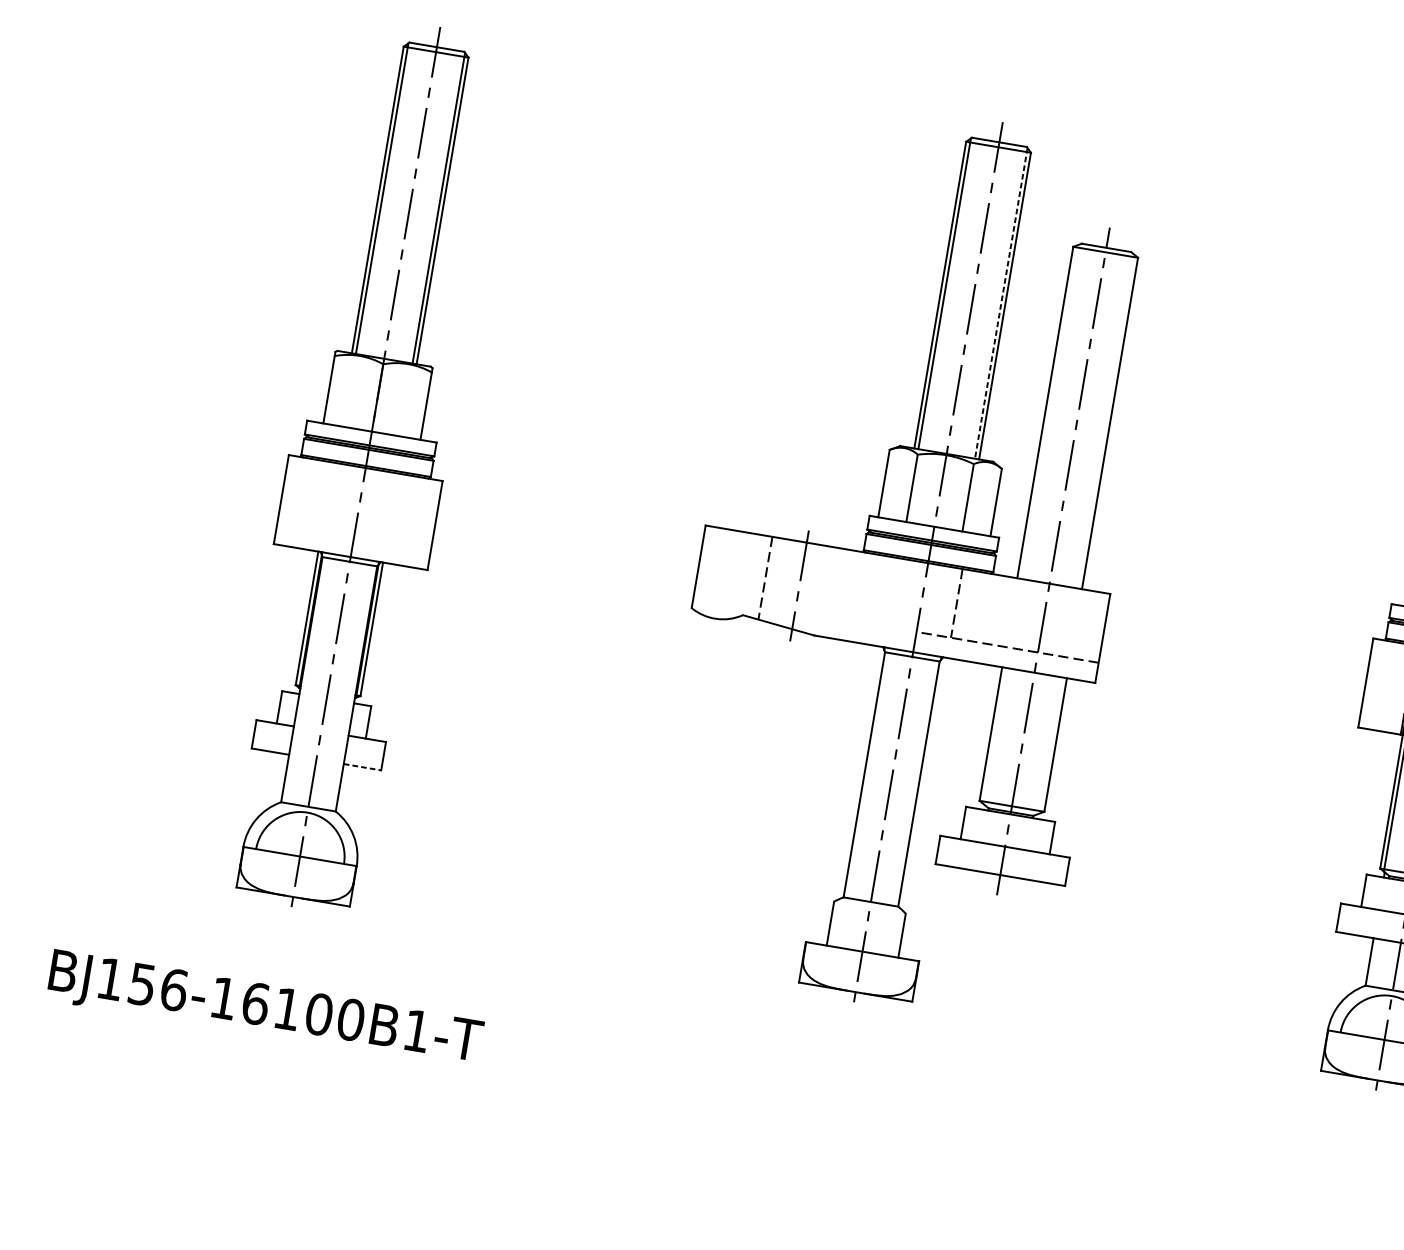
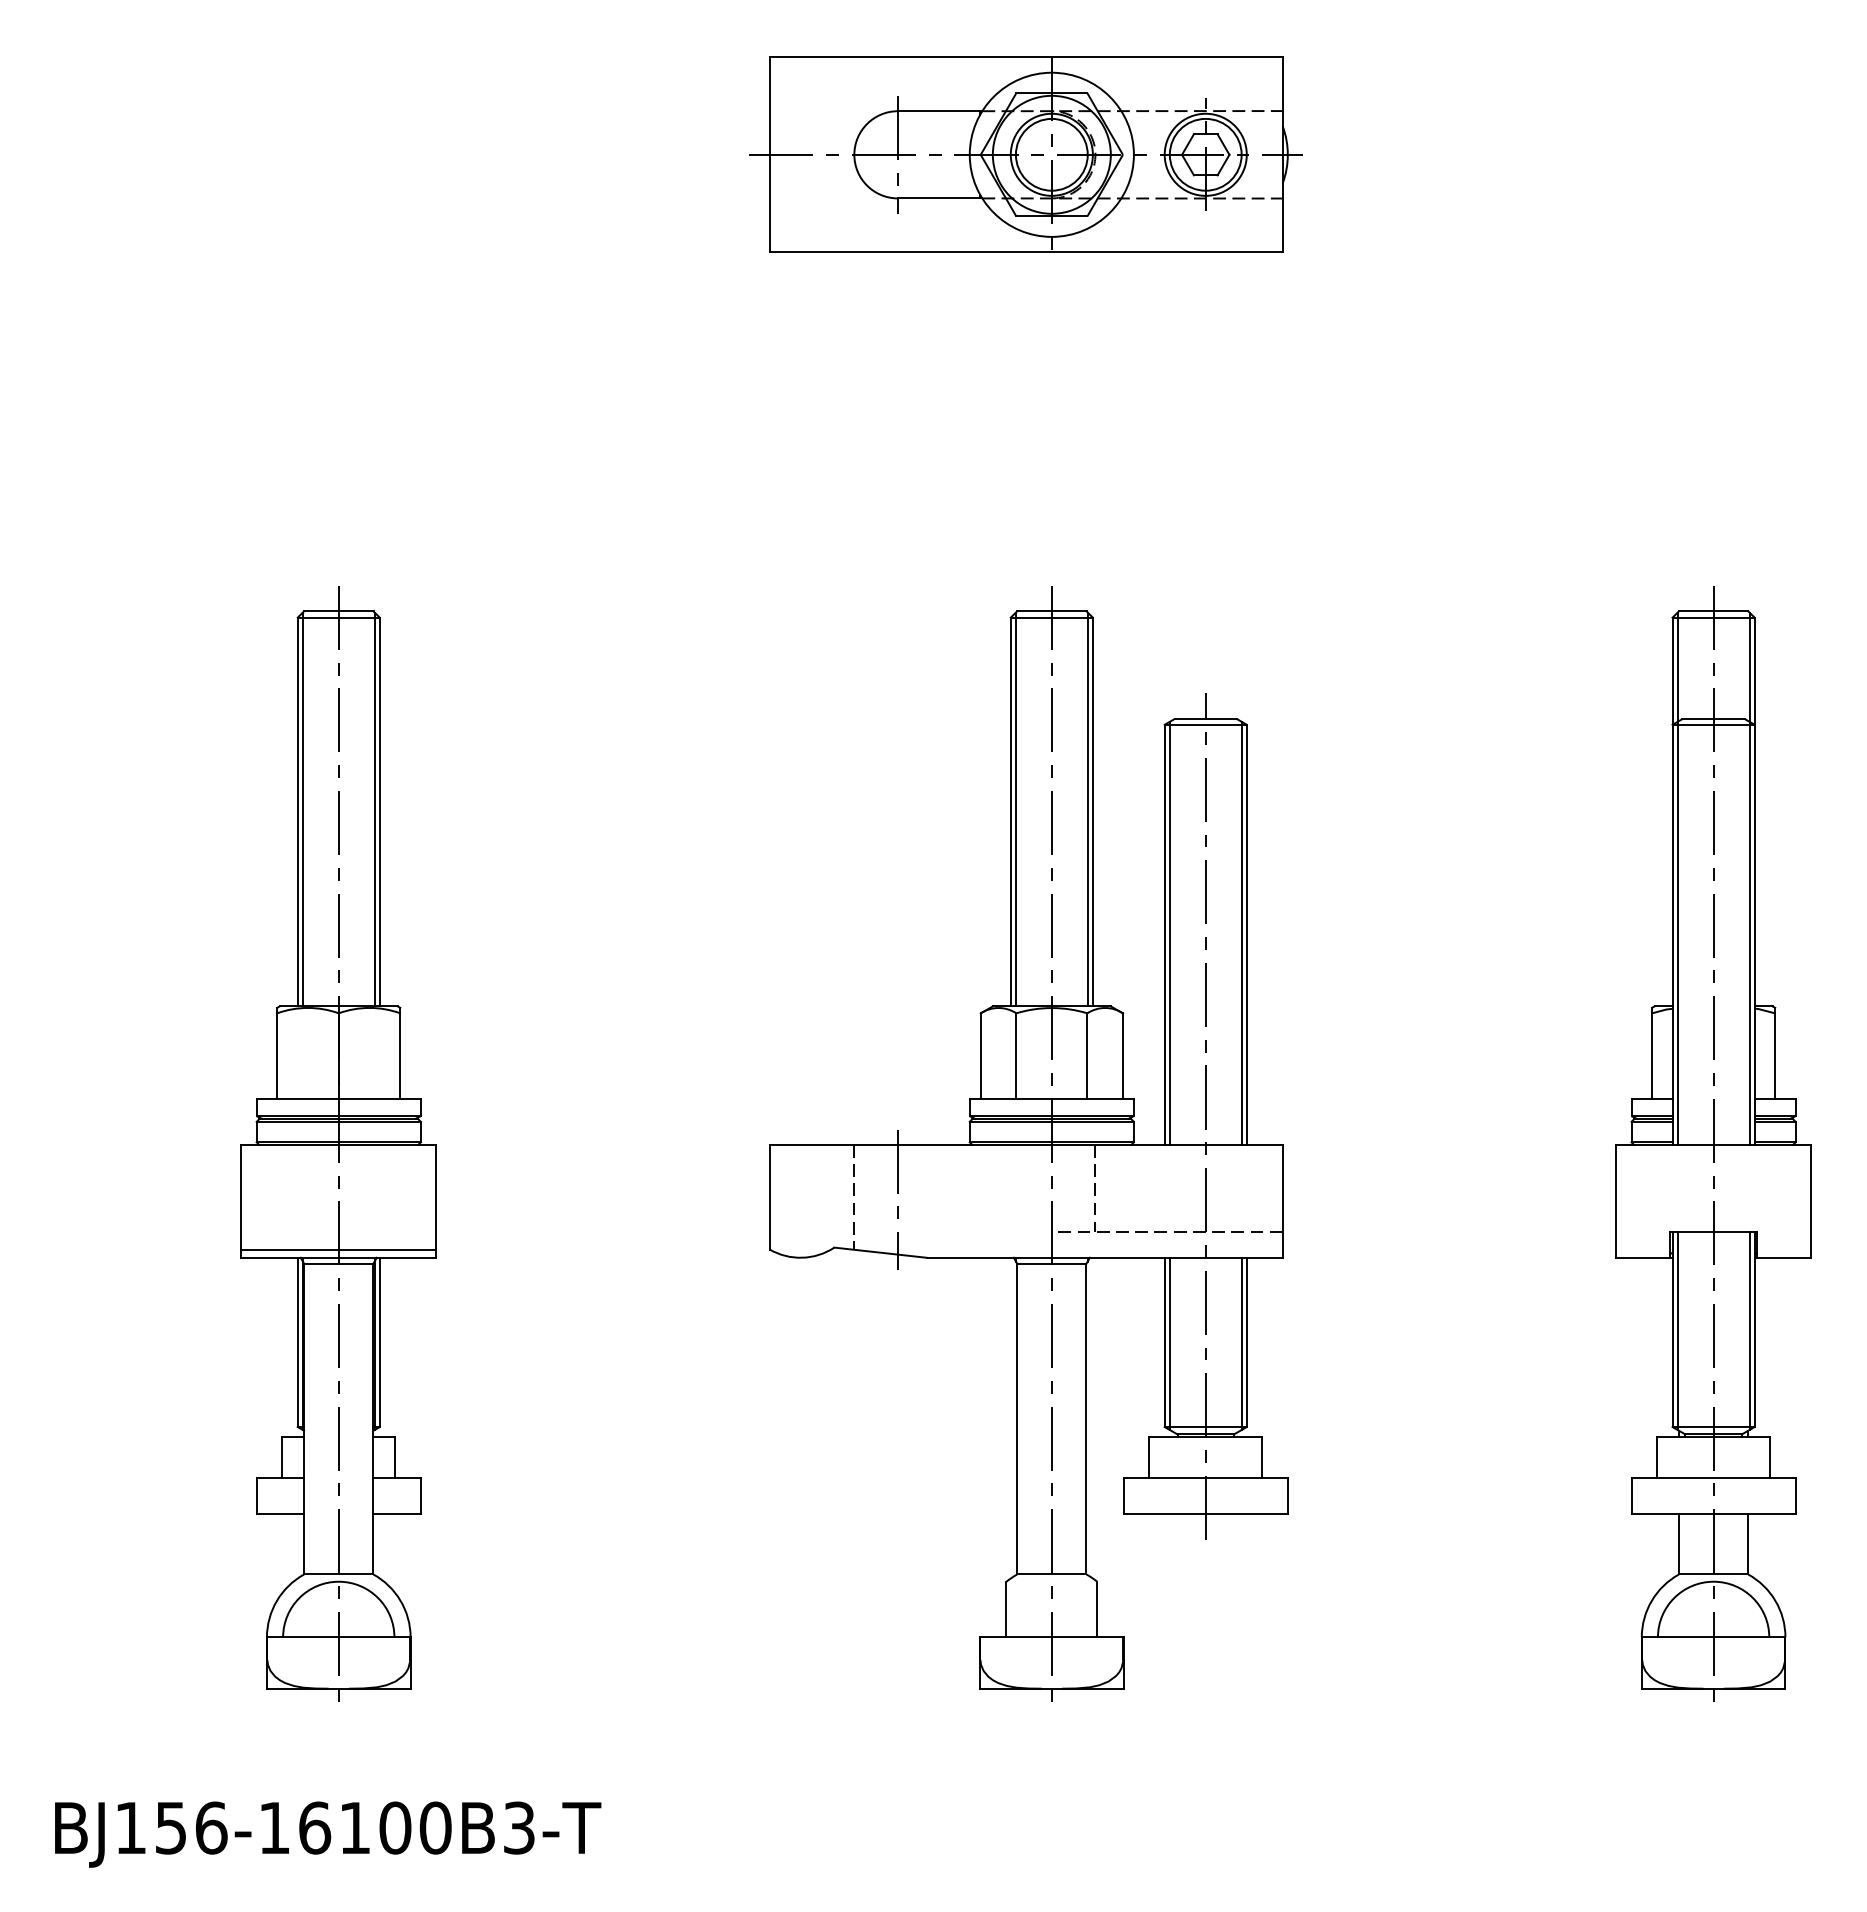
line: (1001, 303) -> (1087, 809), dashed -> solid
line: (1049, 411) -> (1169, 932), added
line: (1106, 420) -> (1241, 932), added
line: (351, 550) -> (338, 1249), added
line: (994, 735) -> (1169, 1343), added
line: (1051, 745) -> (1241, 1343), added
line: (362, 767) -> (397, 1514), dashed -> solid
text: (417, 1030) -> (519, 1827), BJ156-16100B1-T -> BJ156-16100B3-T

